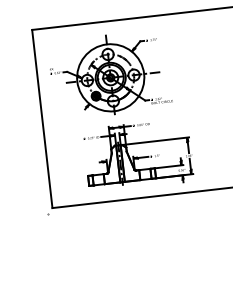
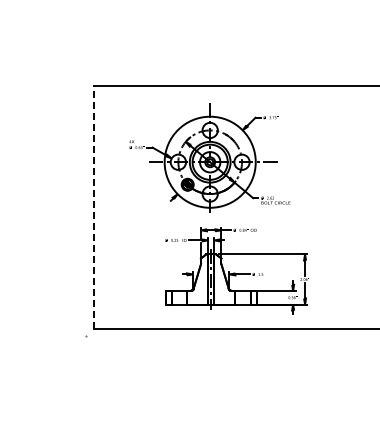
part: (109, 74) -> (209, 157), moved
line: (42, 118) -> (93, 206), solid -> dashed
part: (138, 155) -> (236, 270), moved

